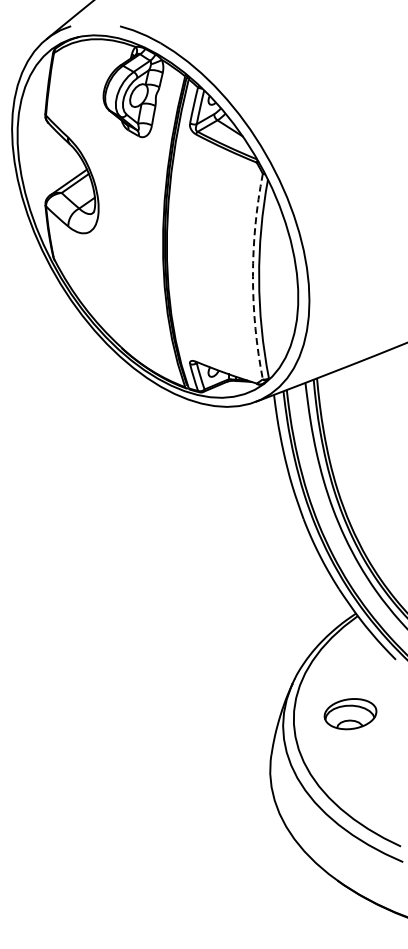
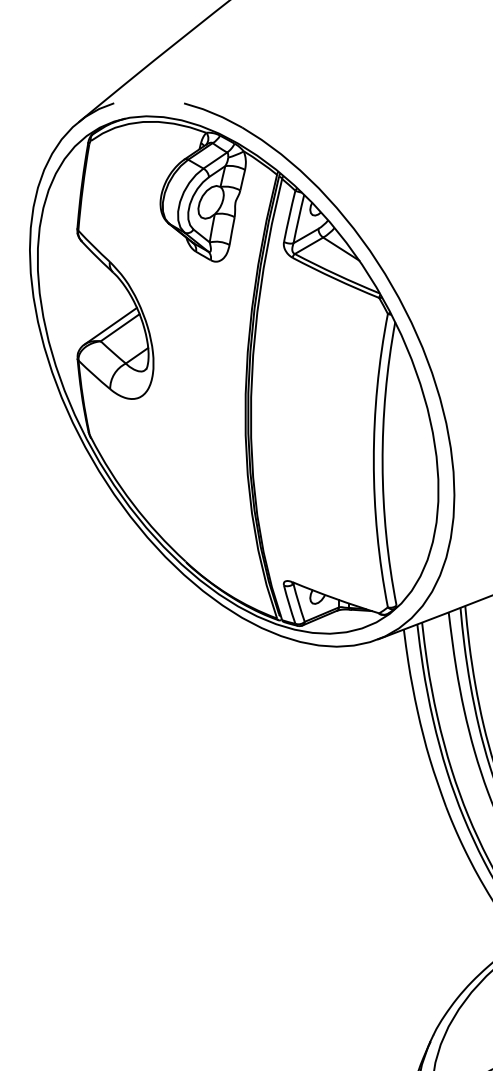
arc: (252, 276) -> (373, 460), dashed -> solid

